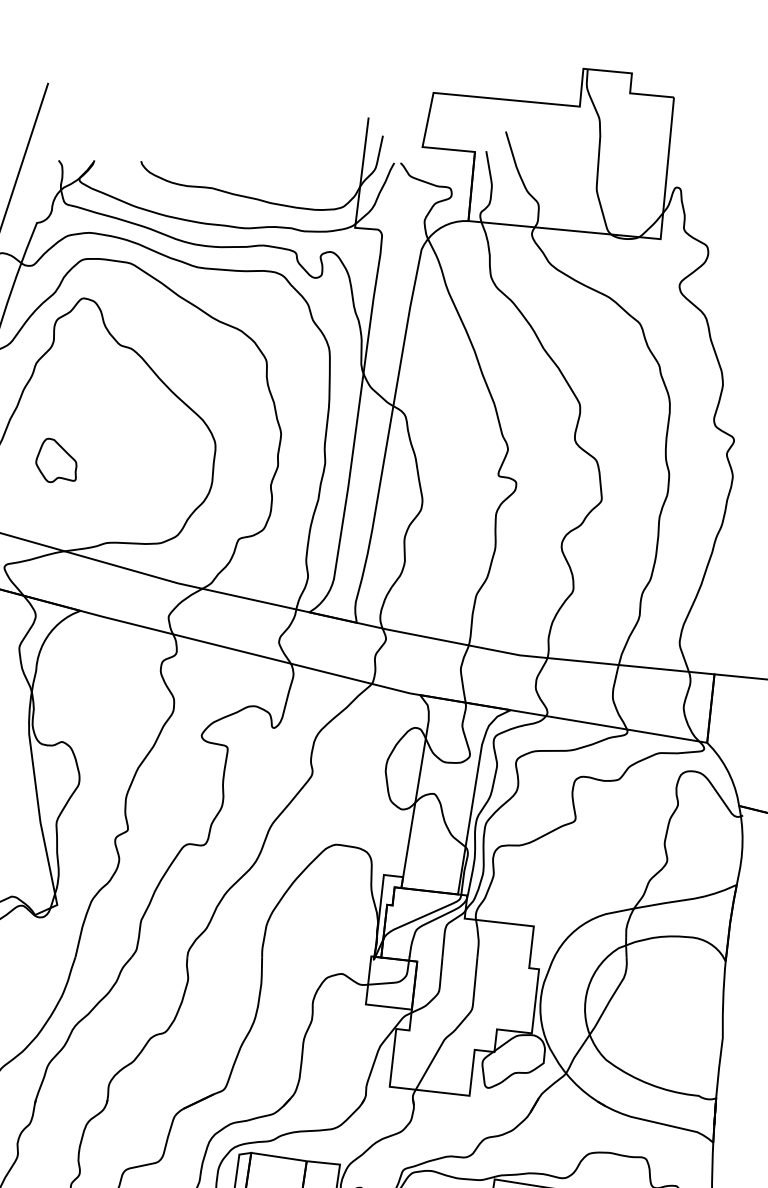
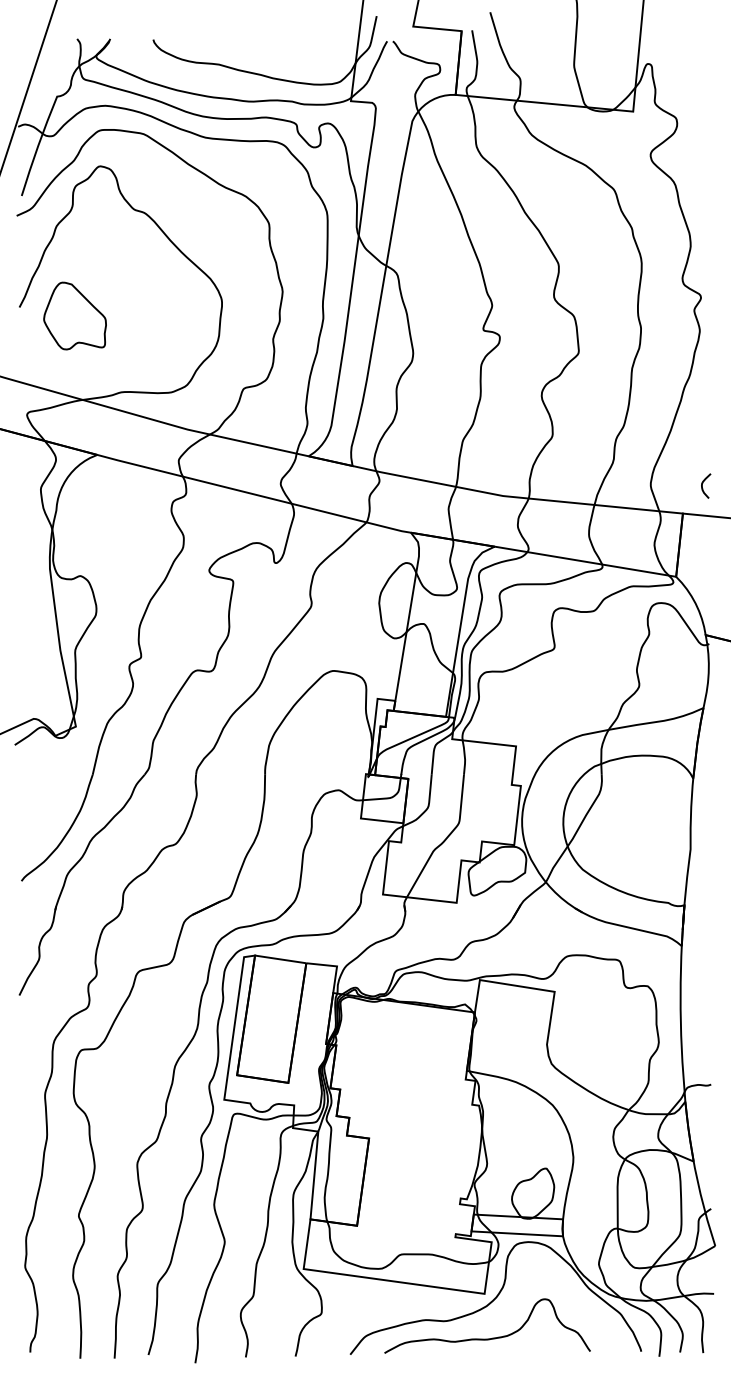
part: (55, 459) -> (74, 315), size x1.67
curve: (736, 641) -> (703, 483), added

